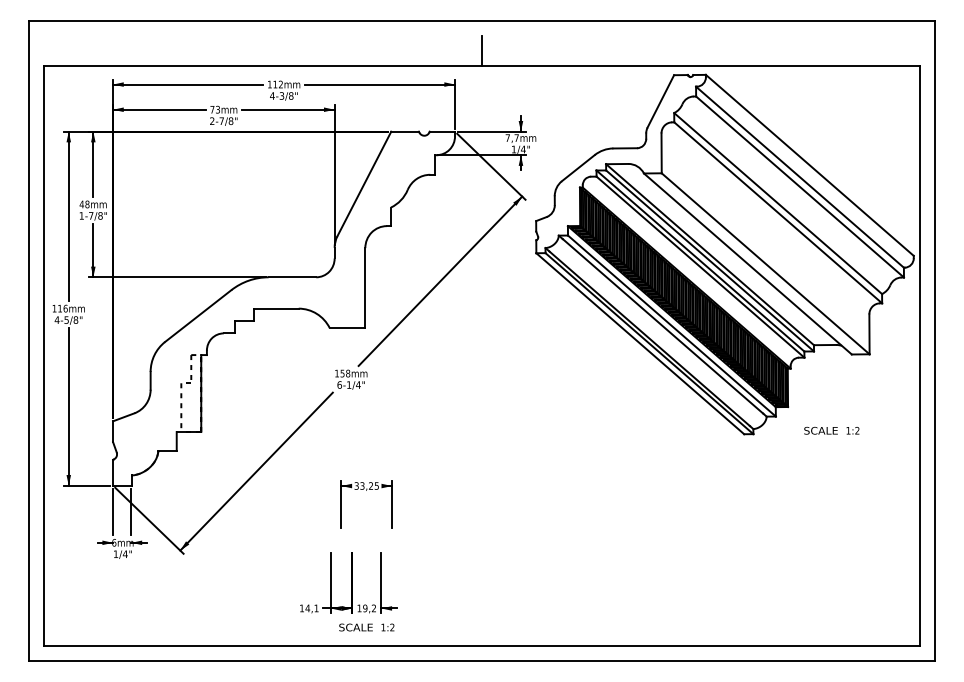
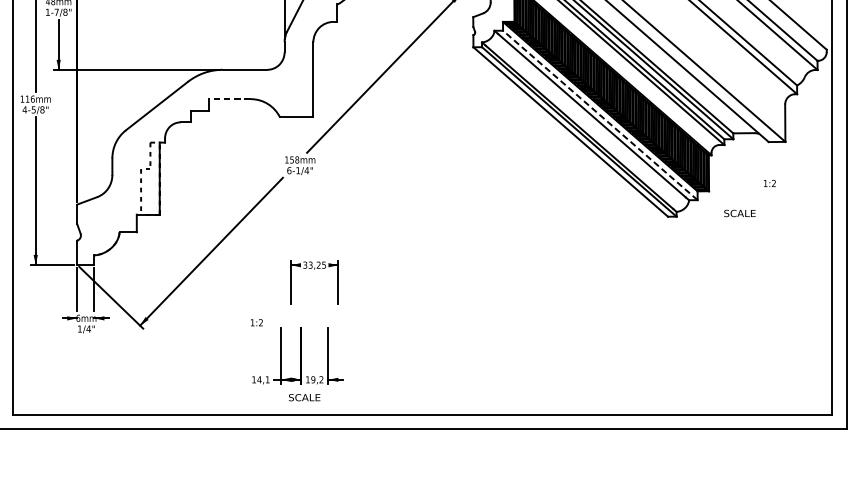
line: (275, 308) -> (229, 99), solid -> dashed
line: (671, 326) -> (599, 115), solid -> dashed
text: (852, 430) -> (769, 183), moved
text: (387, 627) -> (256, 322), moved

